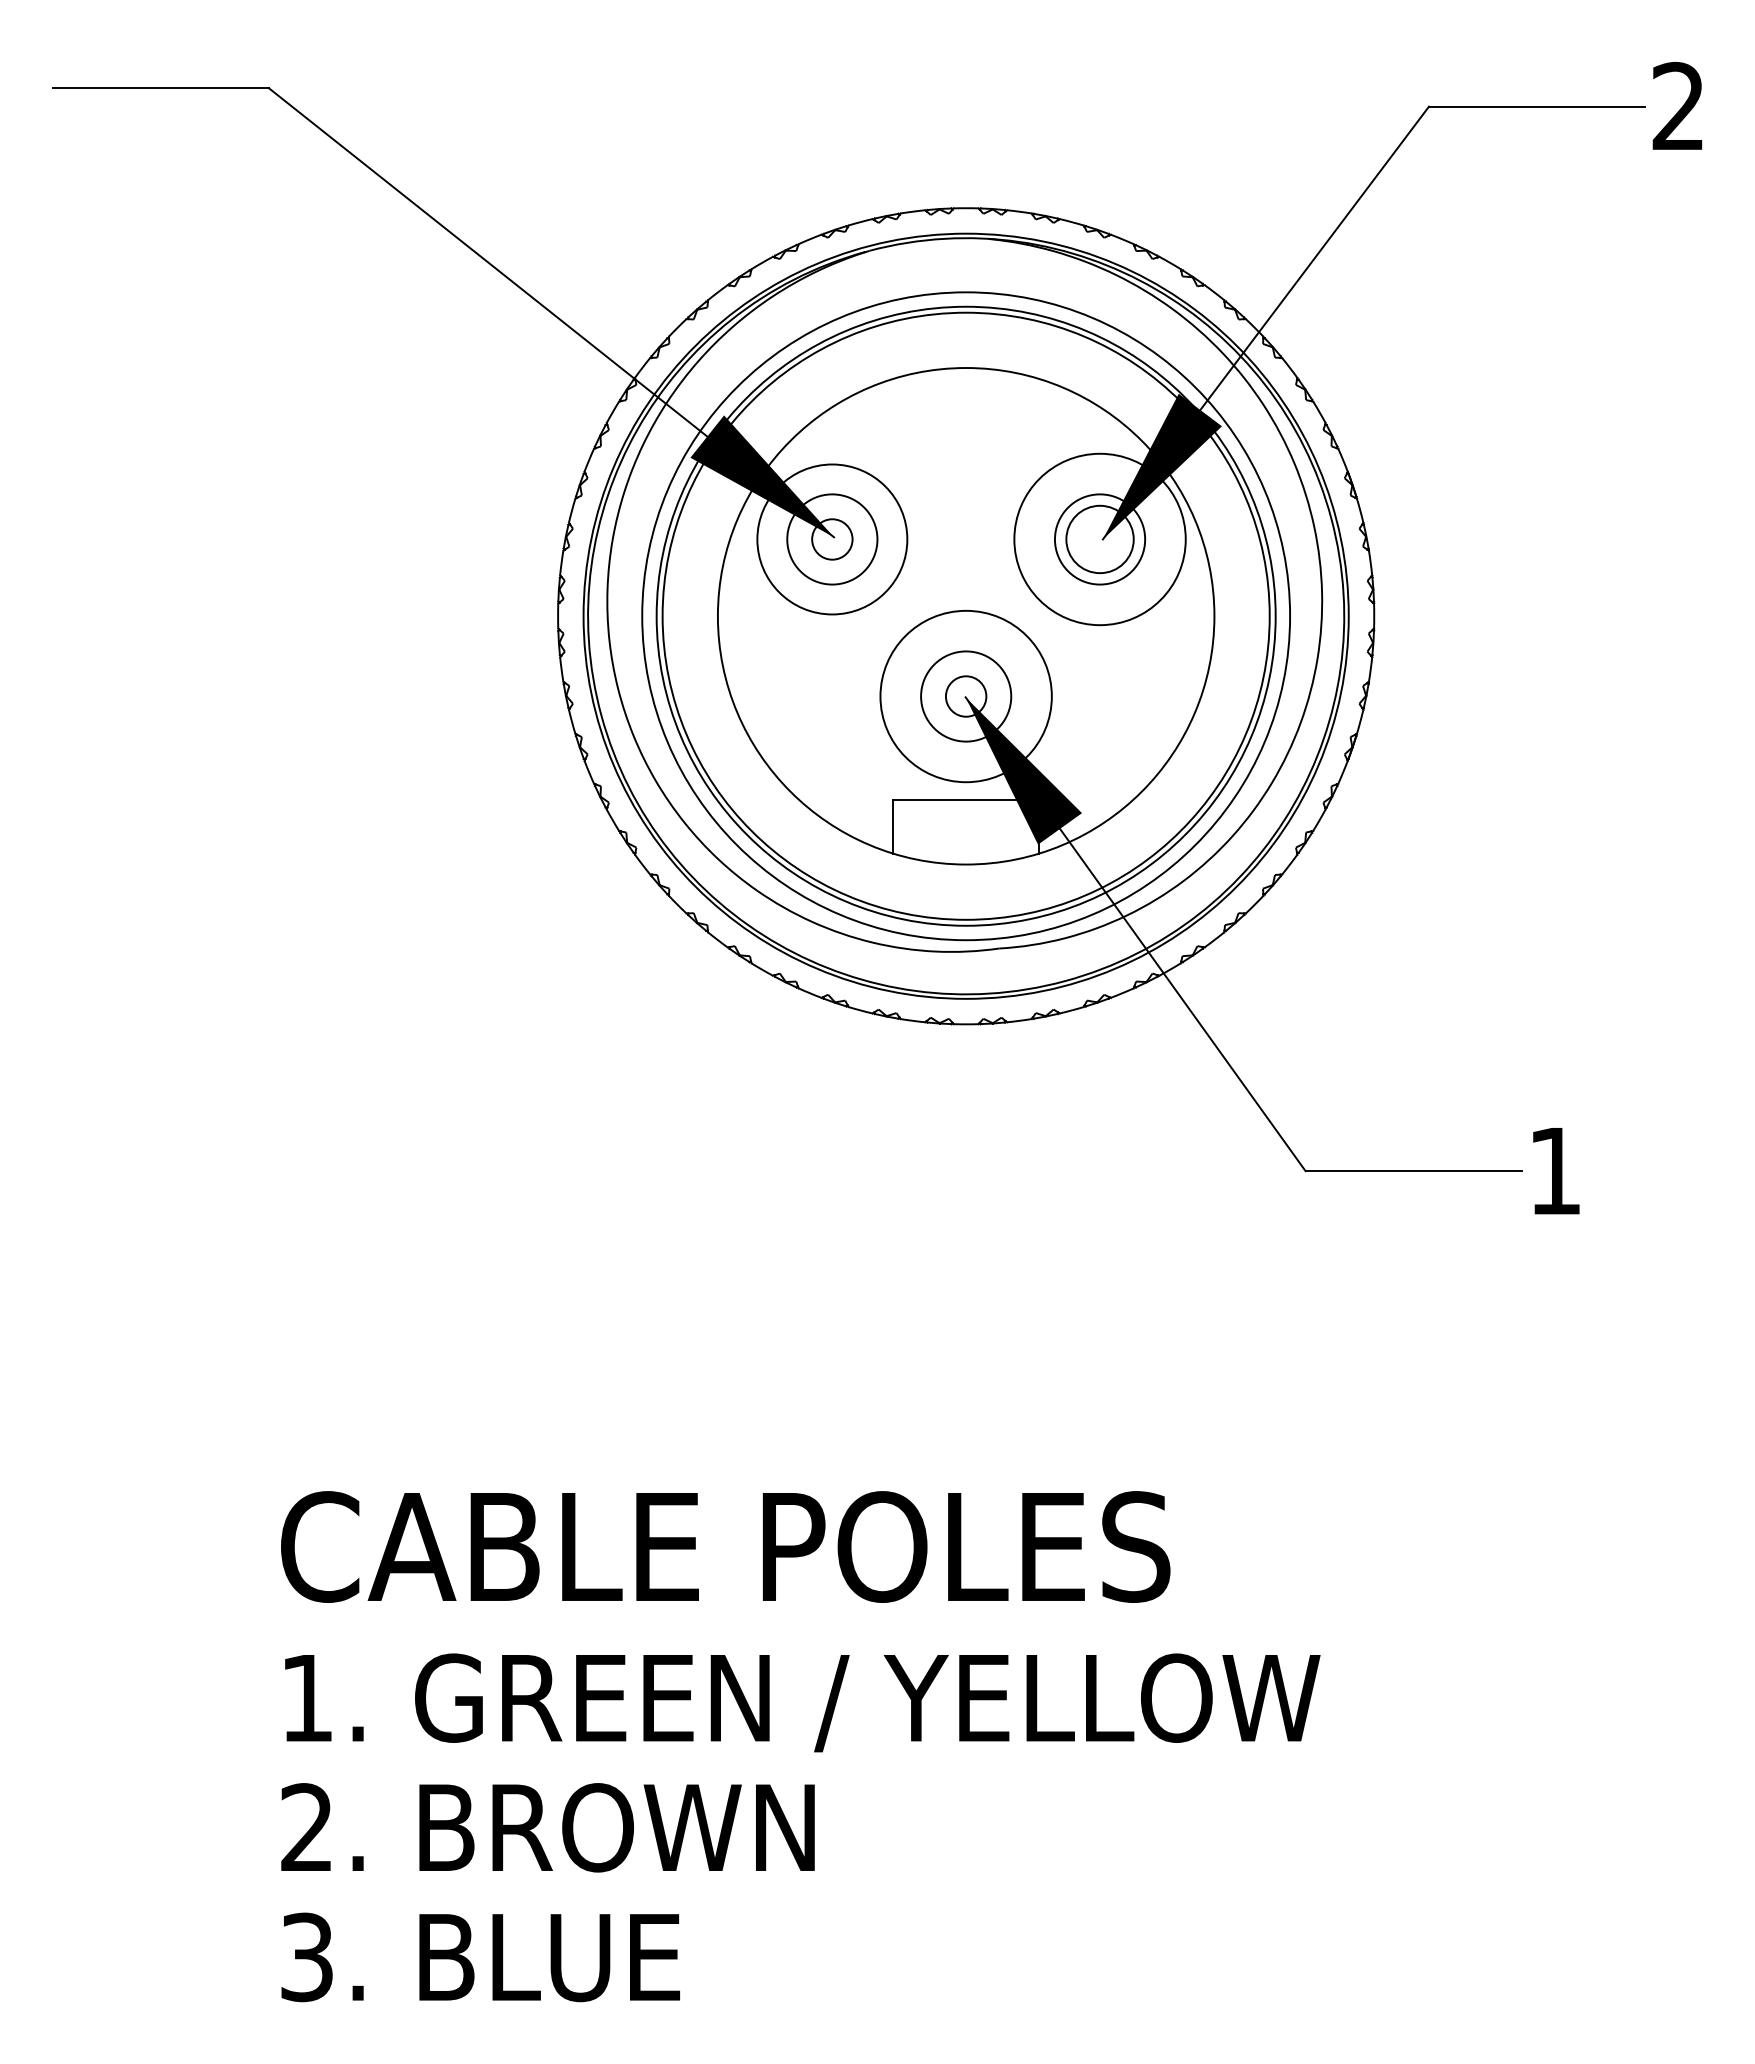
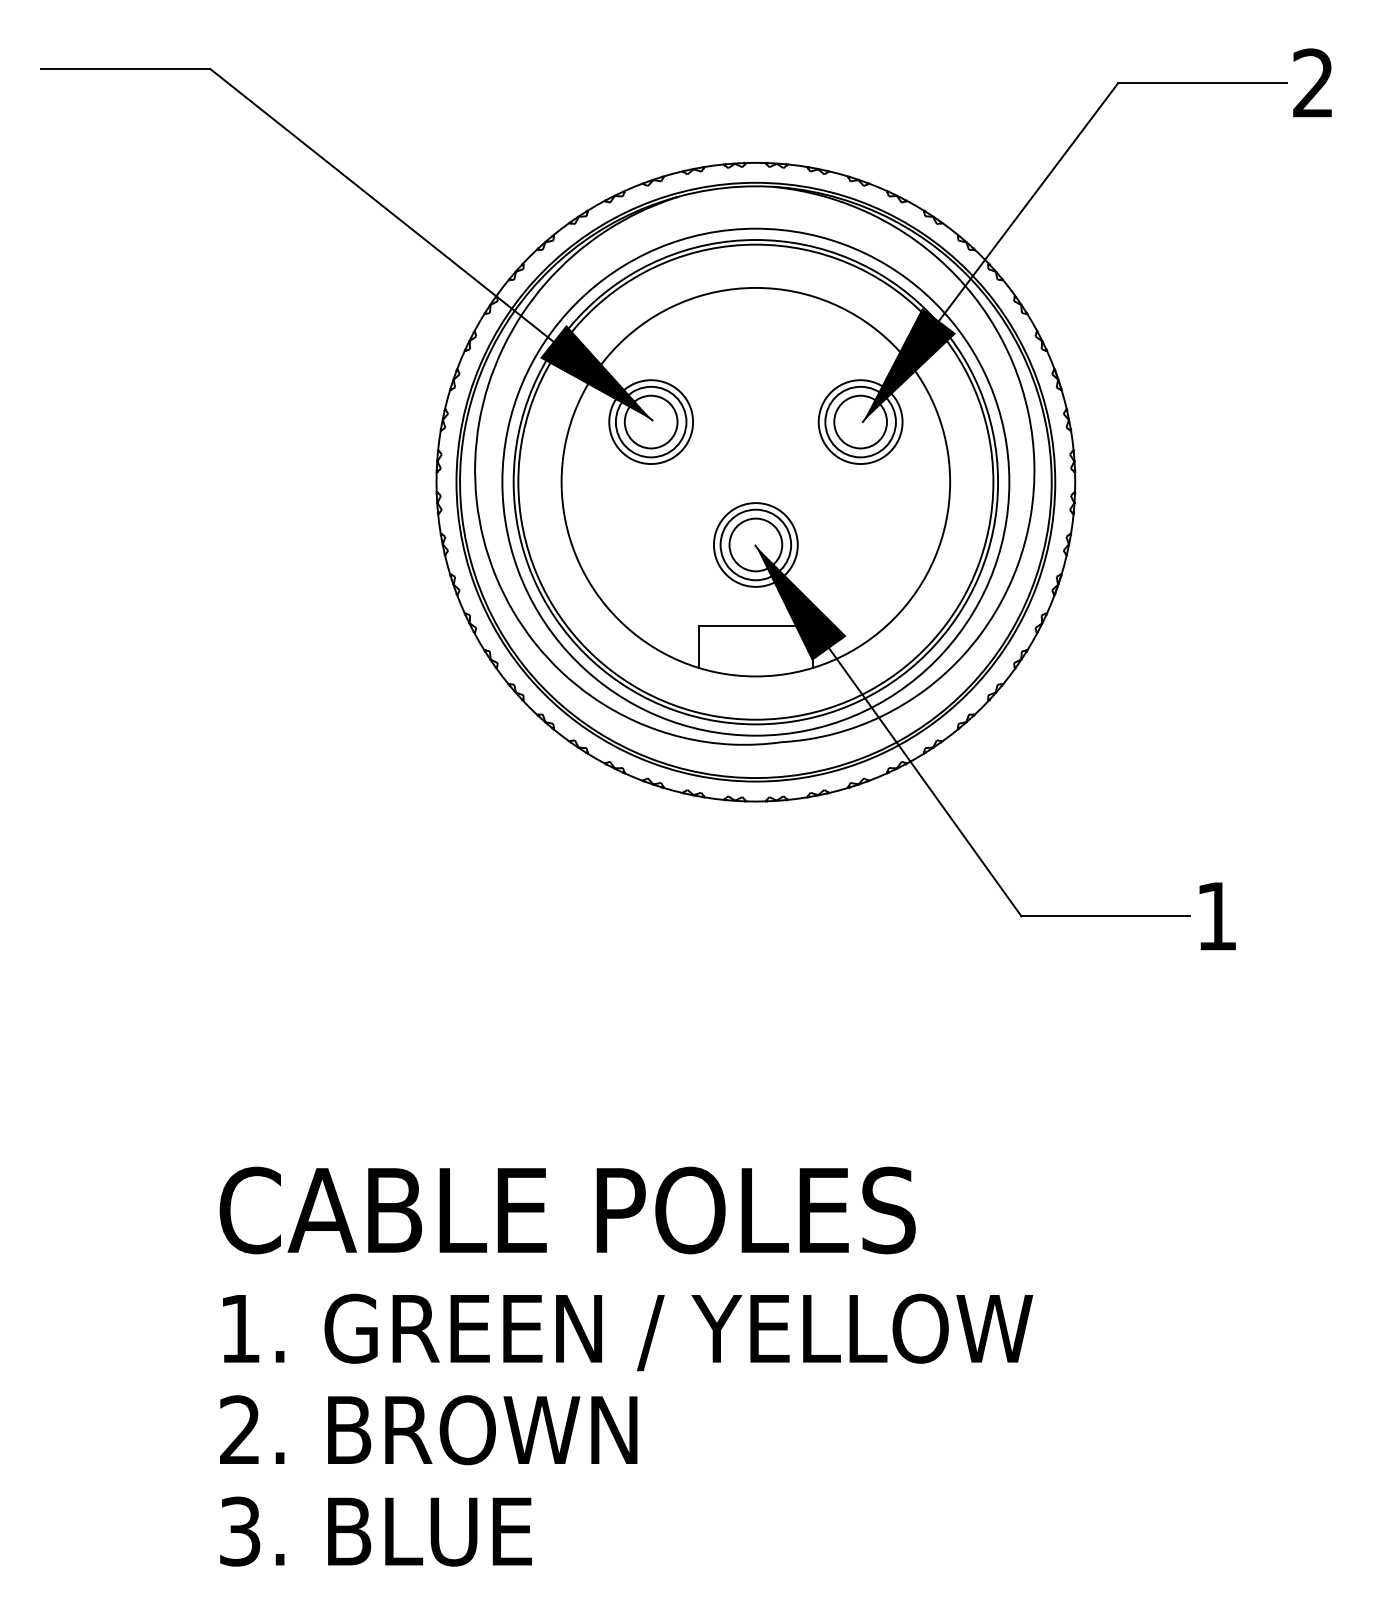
circle: (831, 539) -> (650, 422), size x0.71
circle: (832, 539) -> (651, 422), size x1.67
circle: (1099, 539) -> (860, 422), size x0.62
circle: (965, 696) -> (755, 544), size x0.62
circle: (965, 696) -> (755, 544), size x1.67

